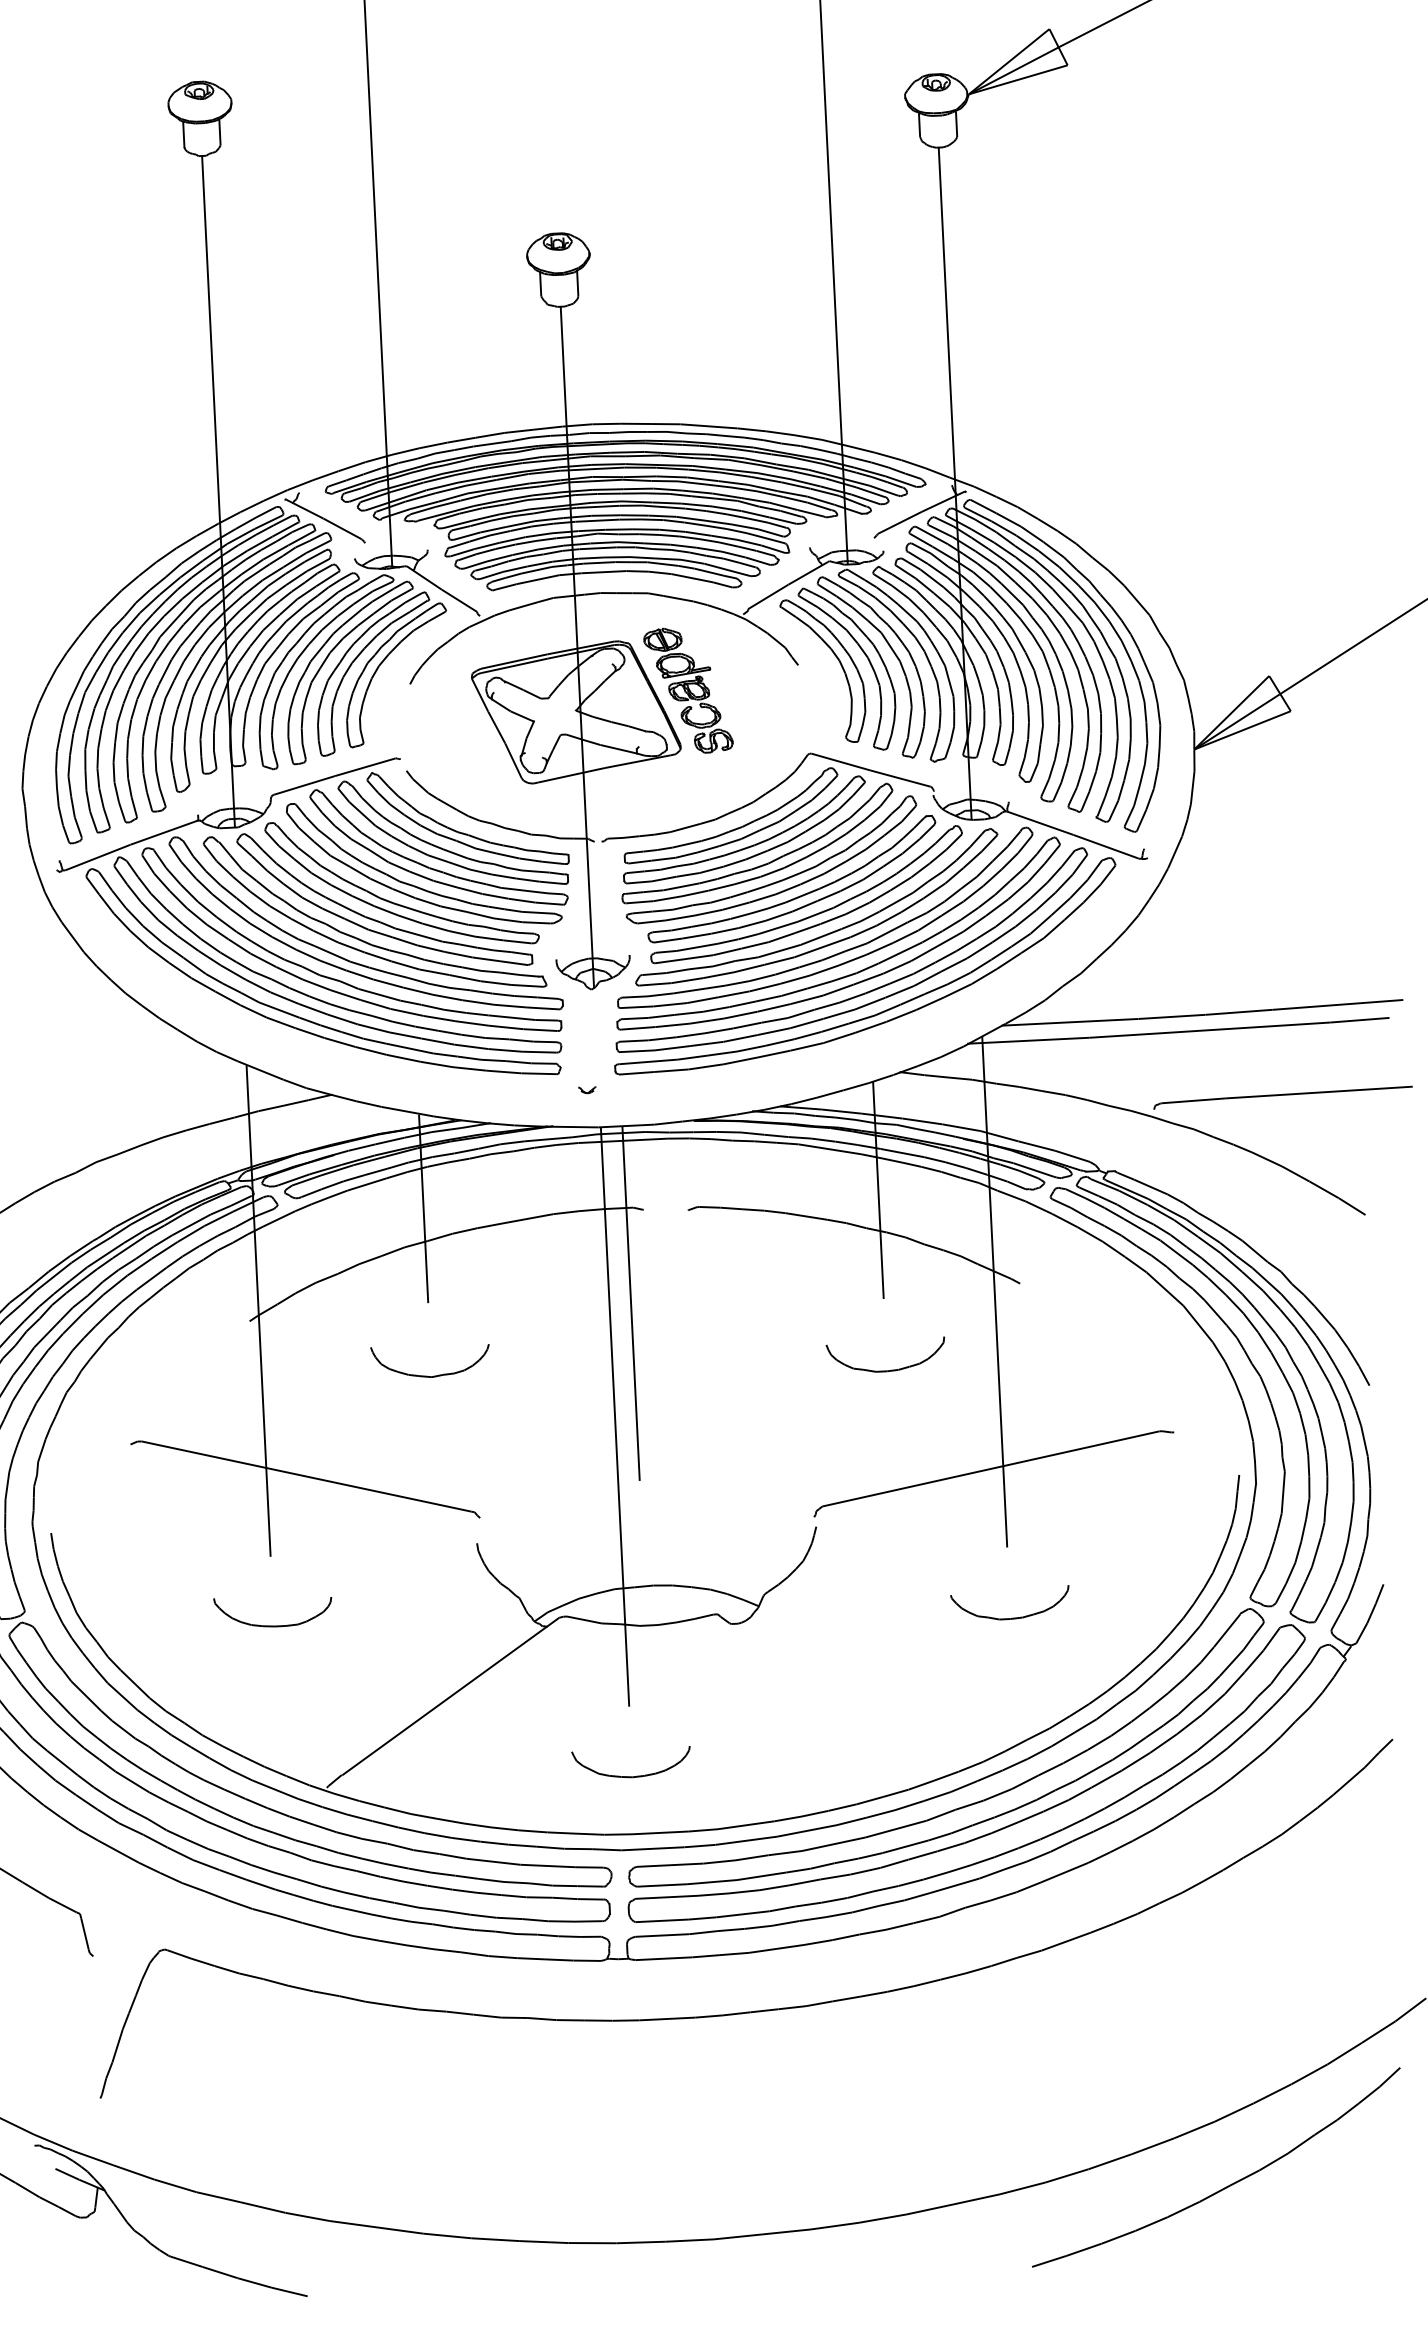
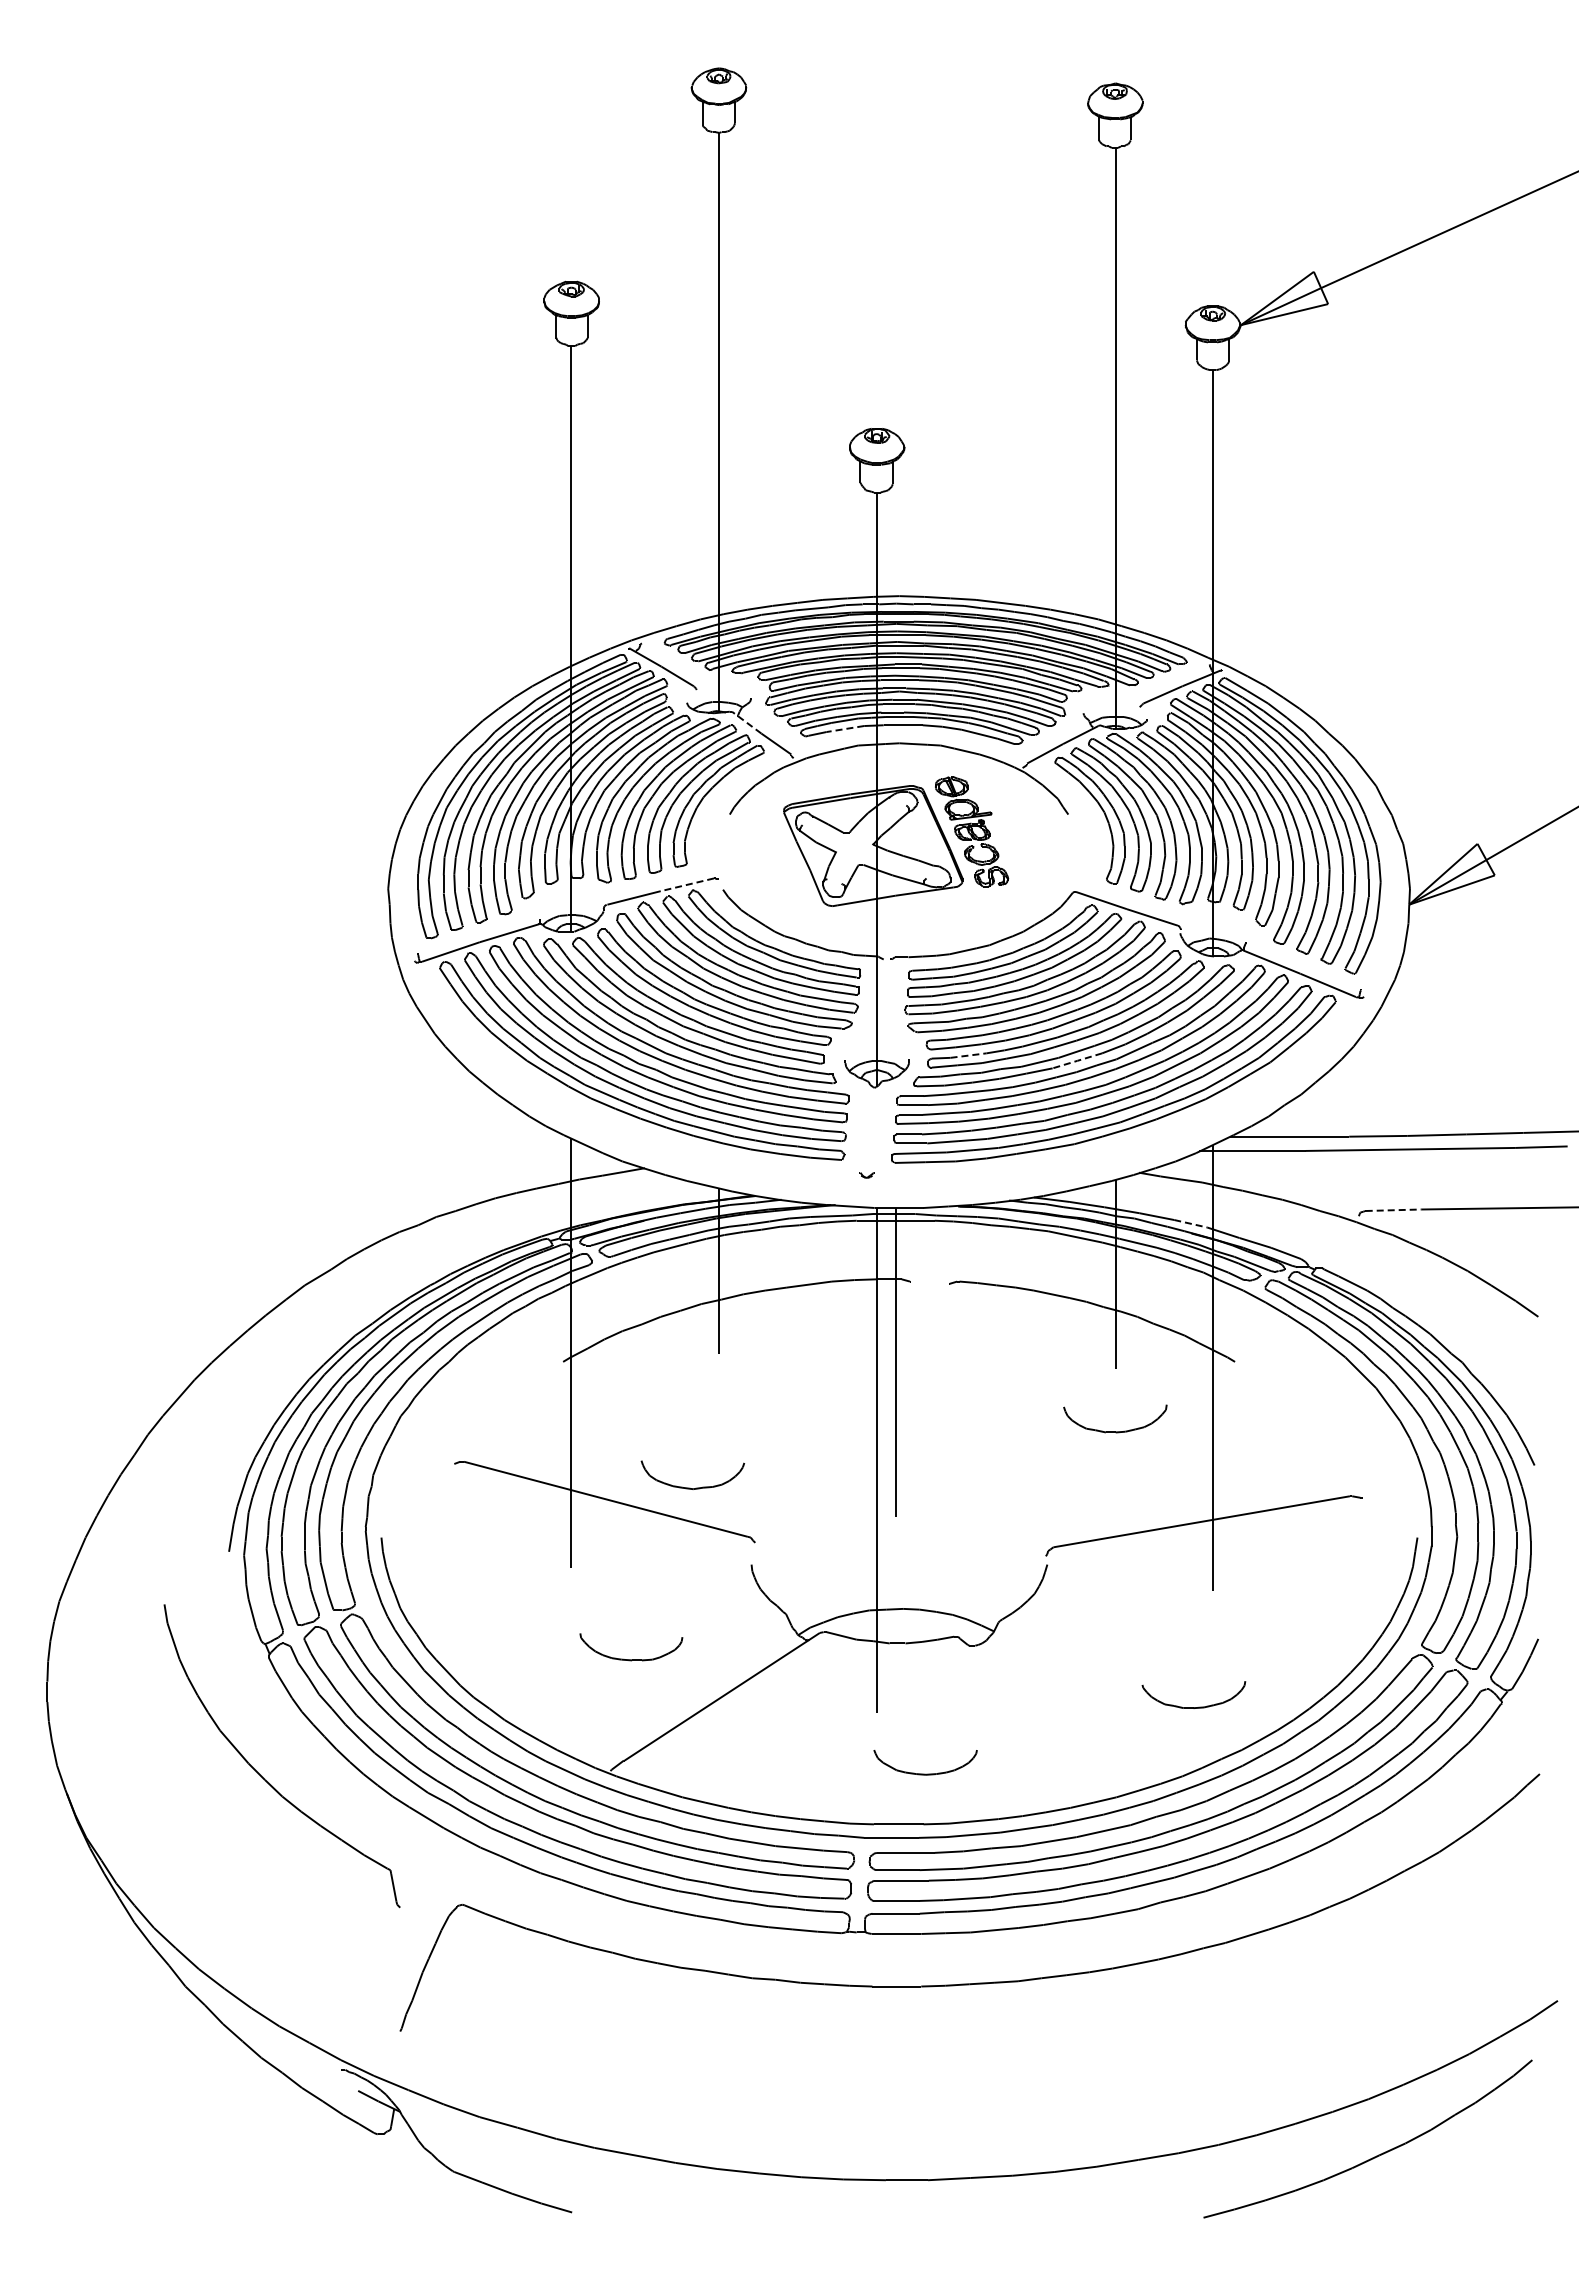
line: (424, 577) -> (746, 722), solid -> dashed
line: (537, 580) -> (845, 729), solid -> dashed
line: (364, 766) -> (686, 884), solid -> dashed
line: (822, 946) -> (1077, 1060), solid -> dashed
line: (697, 947) -> (968, 1055), solid -> dashed
line: (1193, 1101) -> (1393, 1210), solid -> dashed
line: (961, 1127) -> (1190, 1223), solid -> dashed
part: (428, 1375) -> (690, 1487), moved
part: (1016, 1616) -> (1198, 1706), moved
part: (274, 1625) -> (631, 1659), moved
part: (632, 1775) -> (925, 1773), moved

